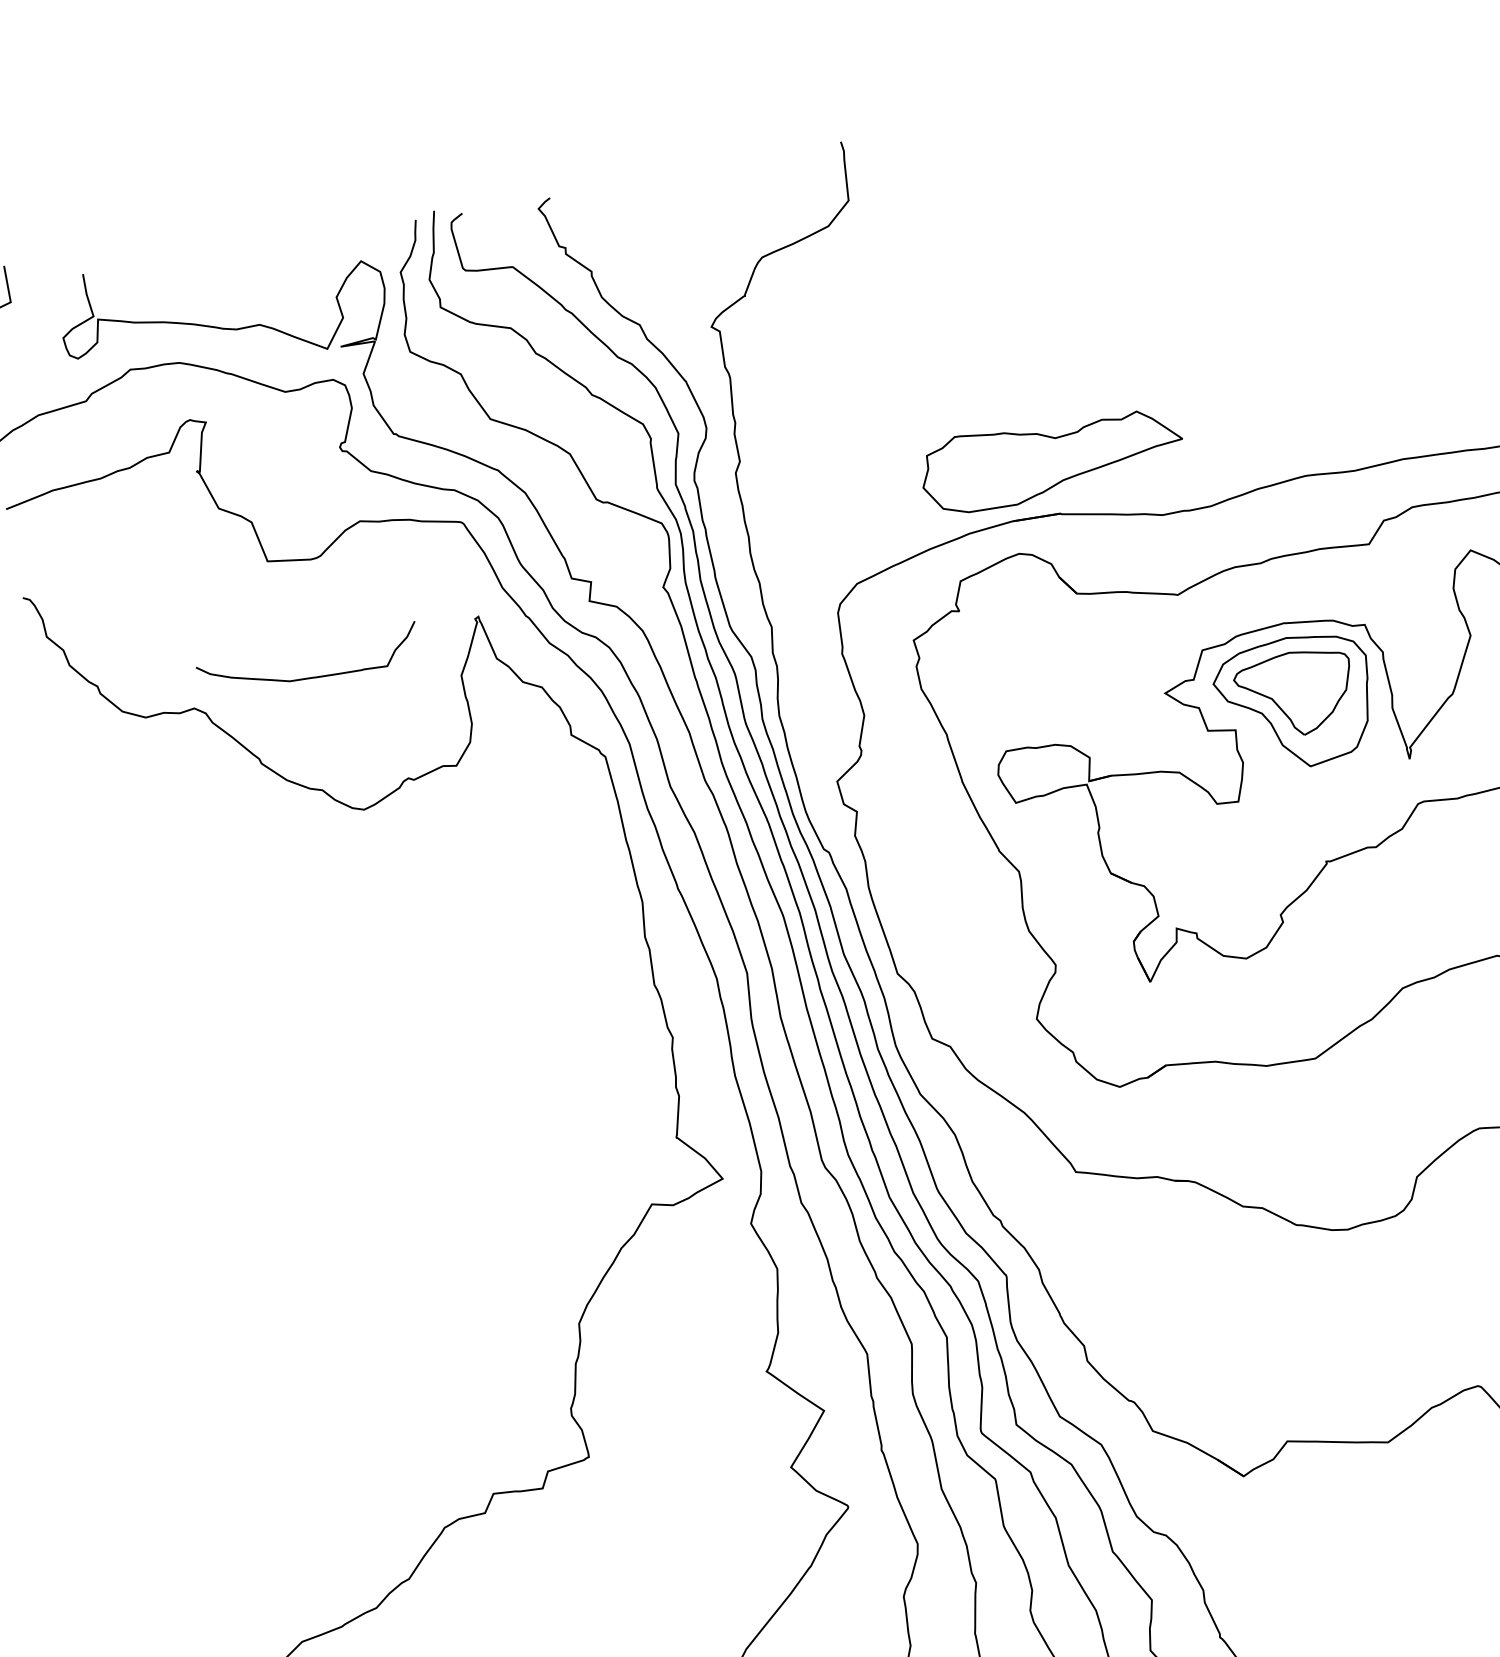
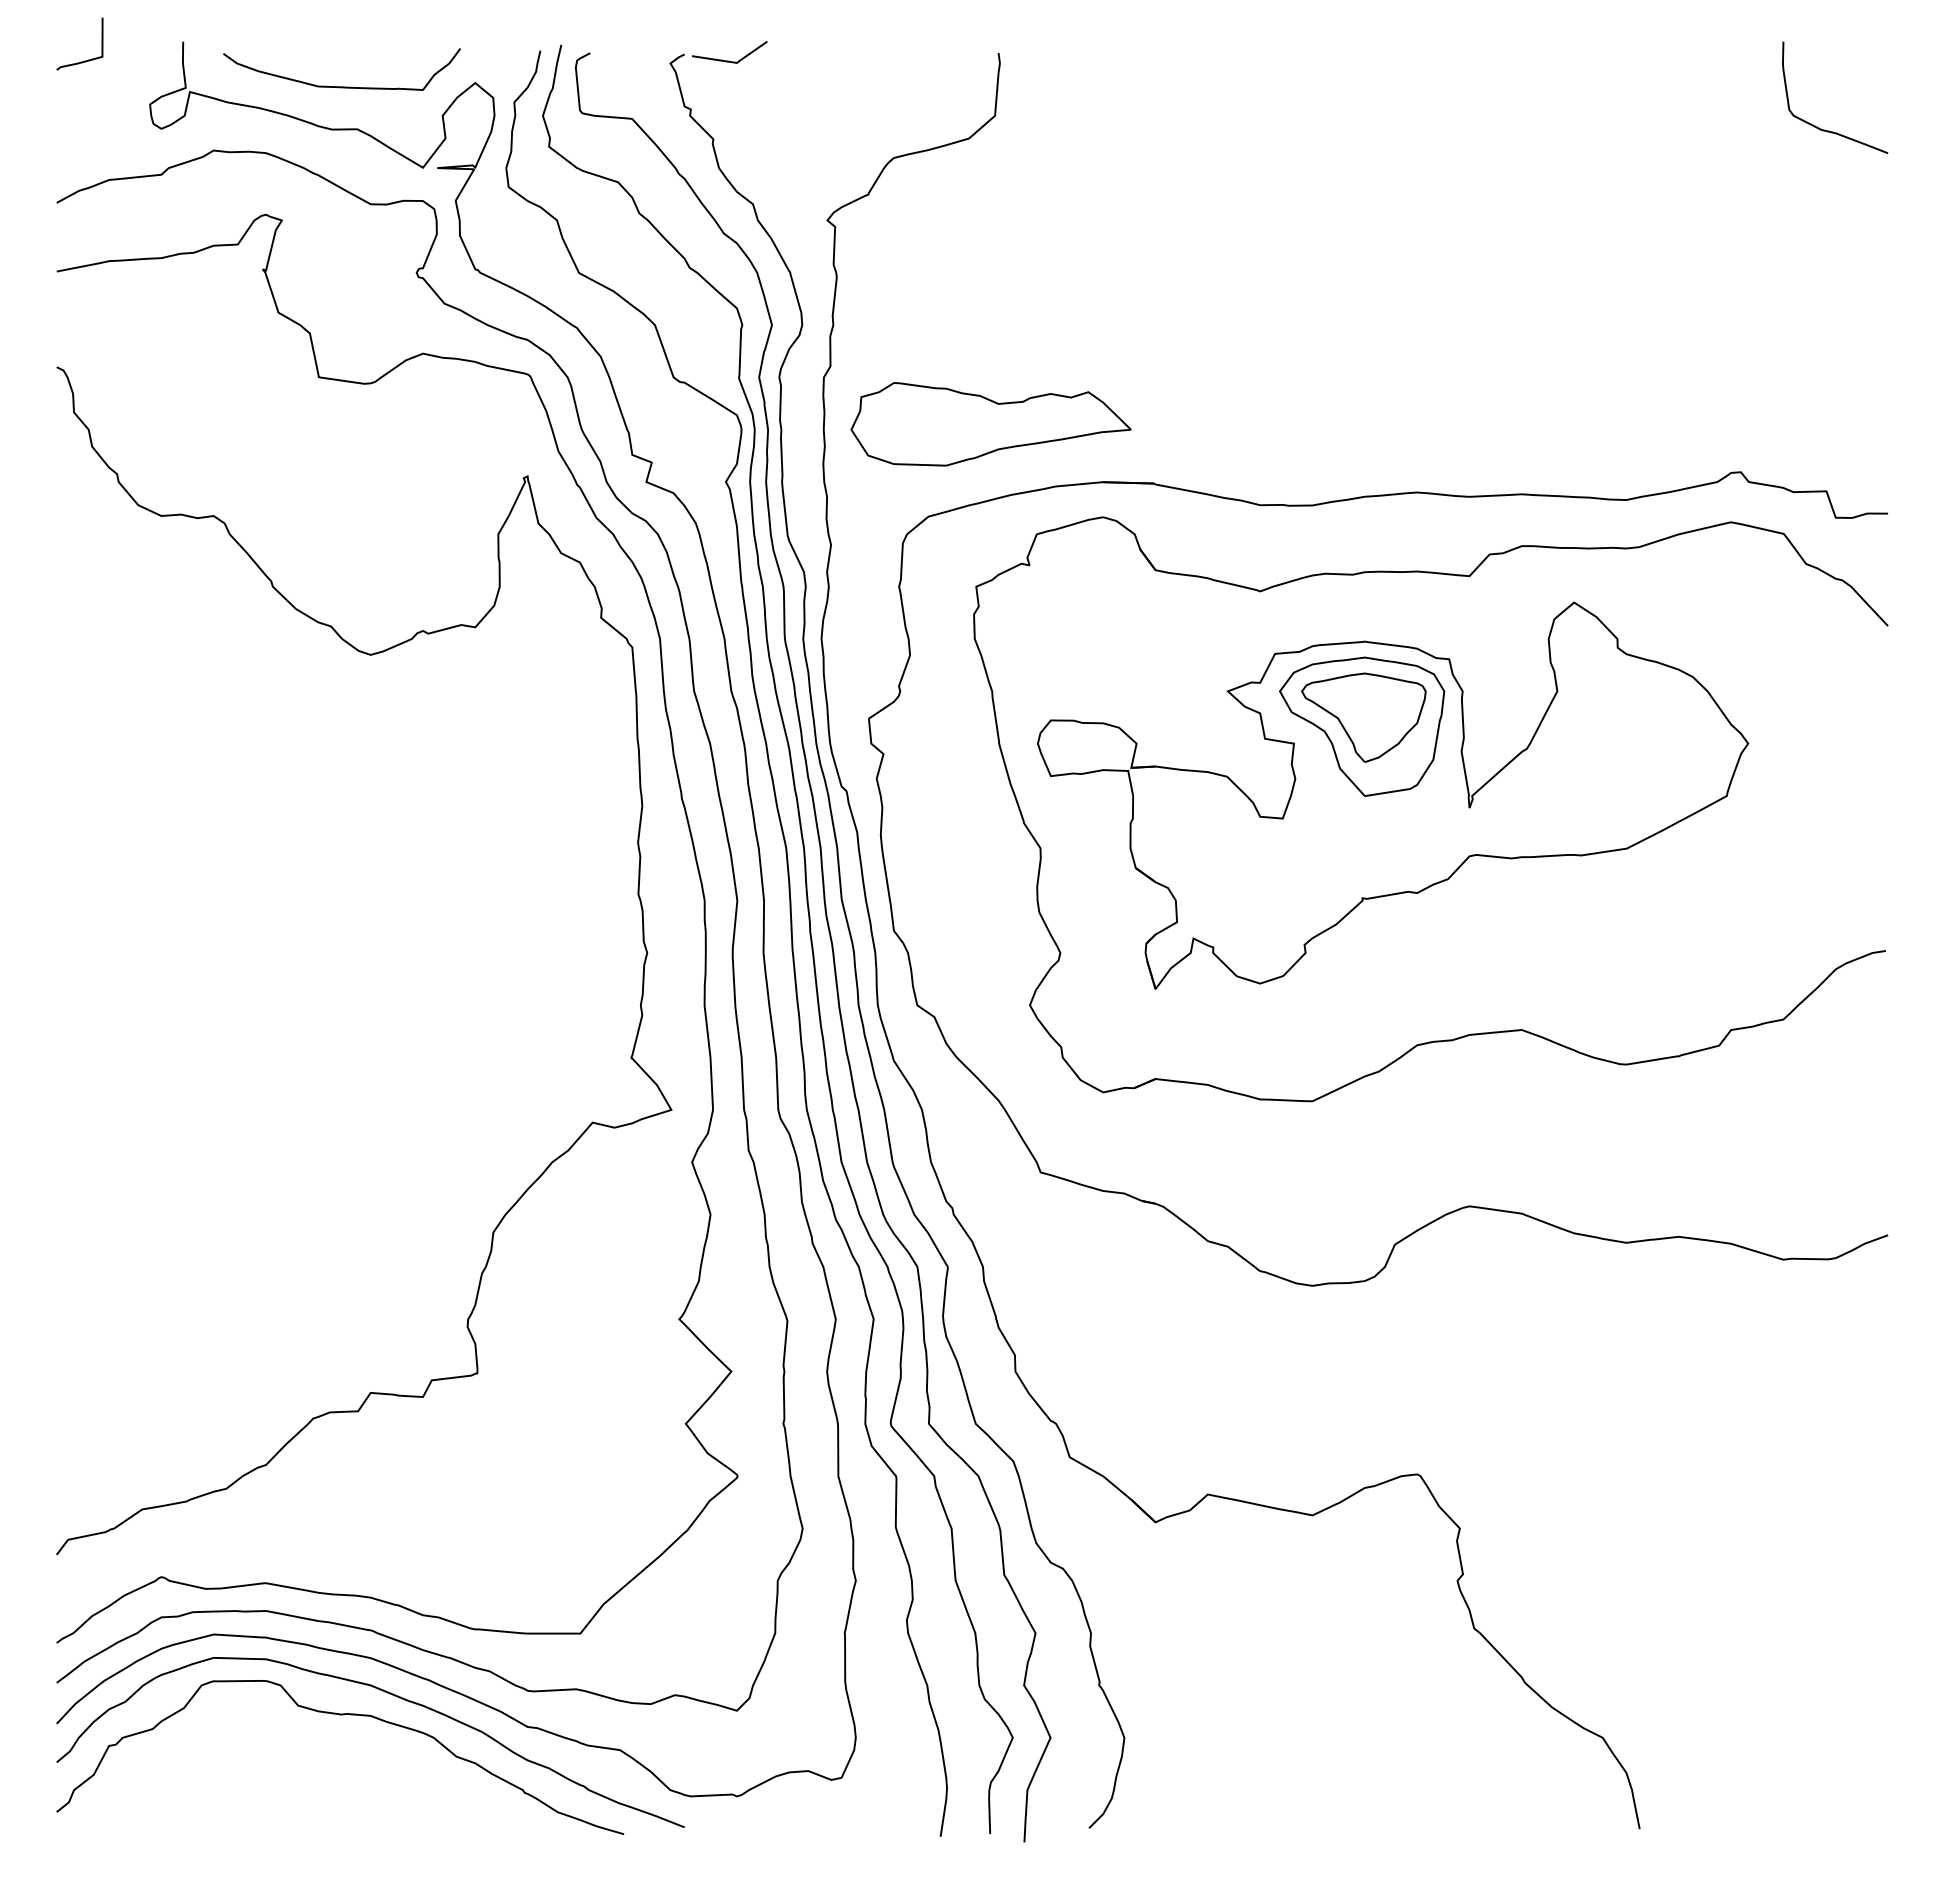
line: (592, 195) -> (729, 60), added
part: (1051, 458) -> (990, 424), moved
curve: (311, 677) -> (341, 86), moved

